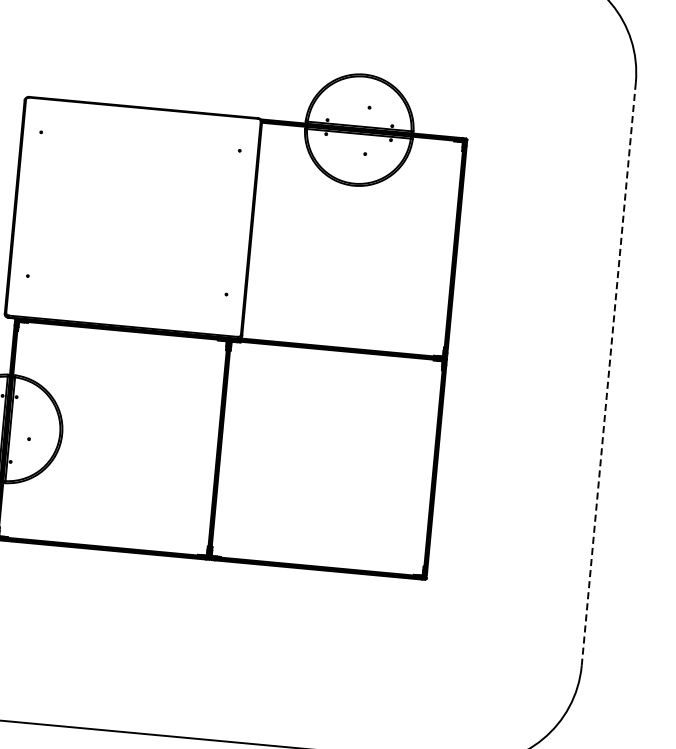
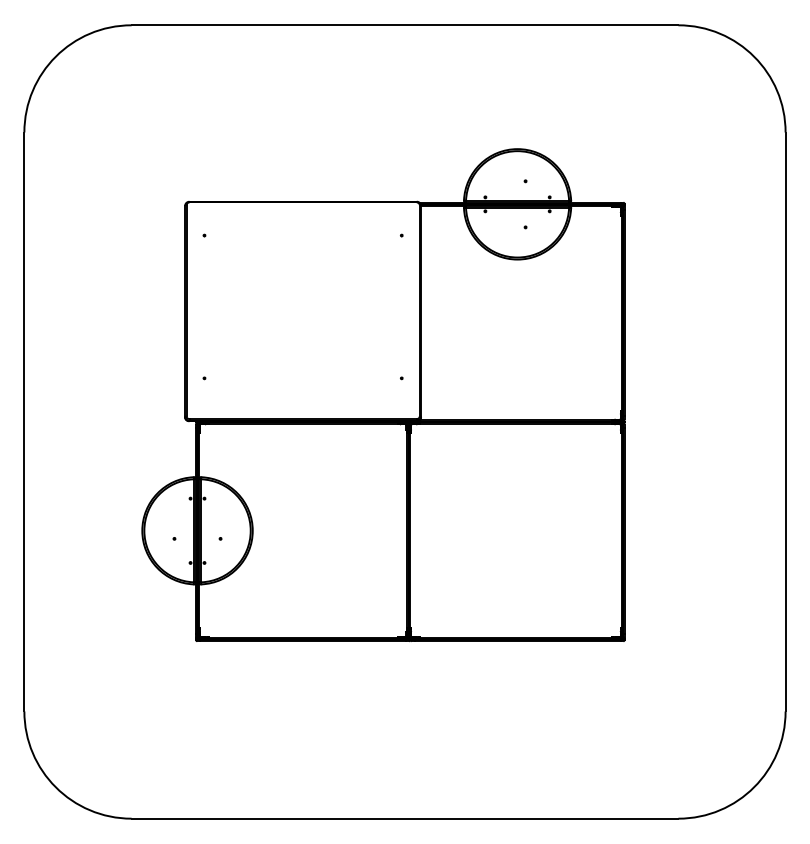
line: (608, 373) -> (785, 421), dashed -> solid

